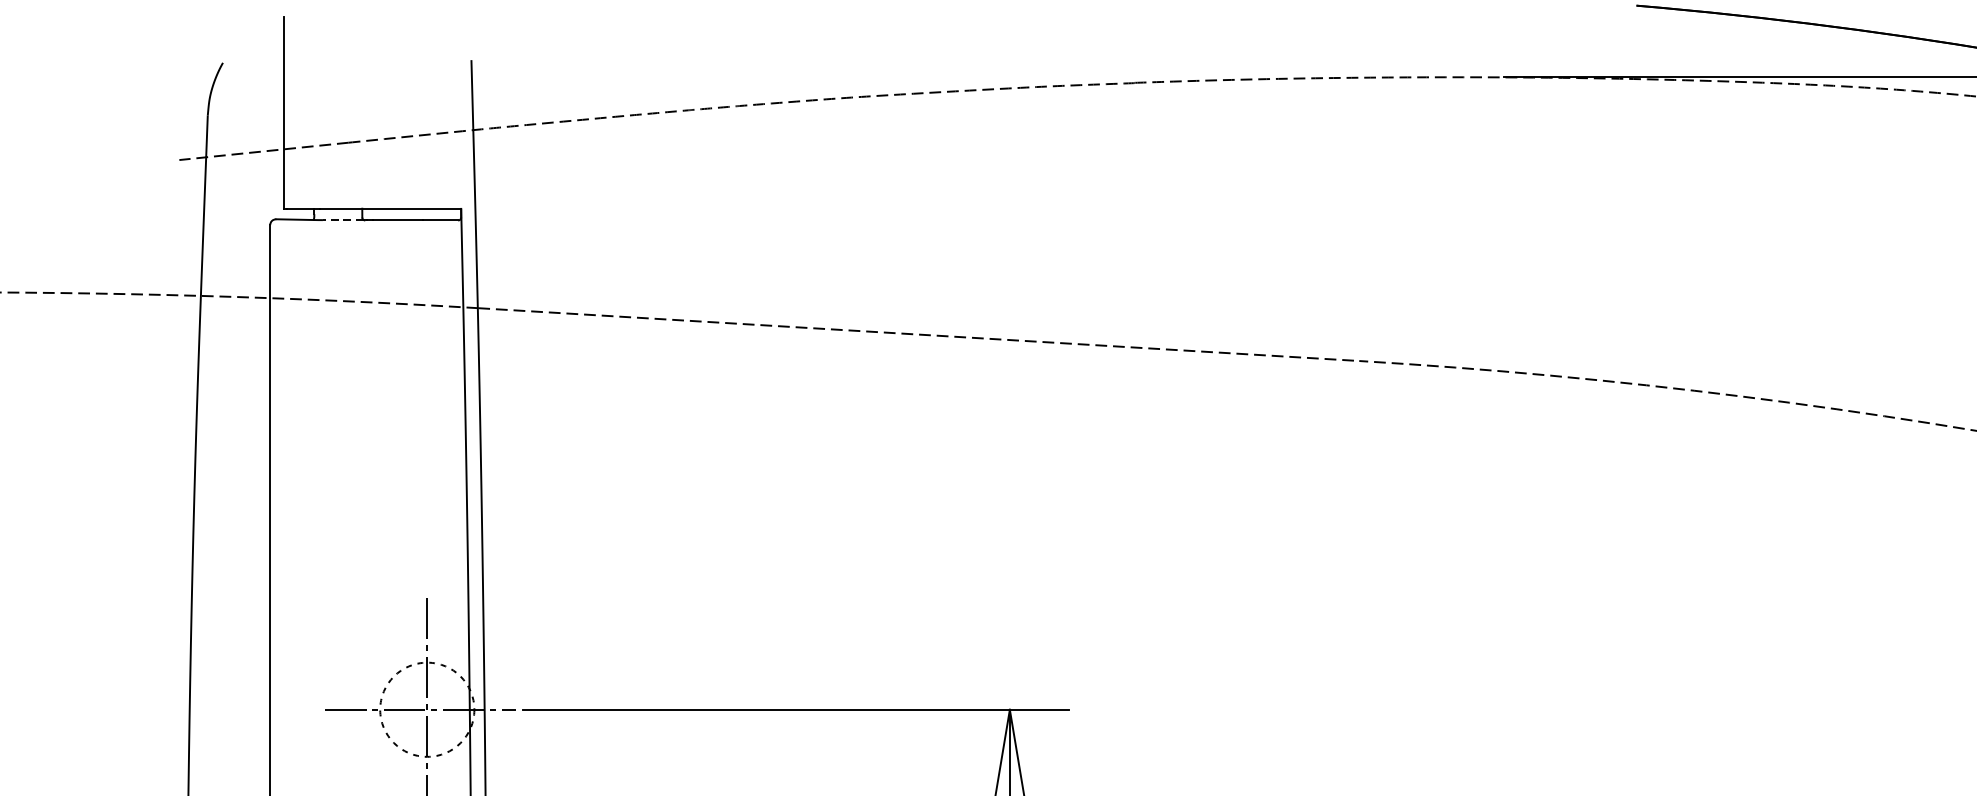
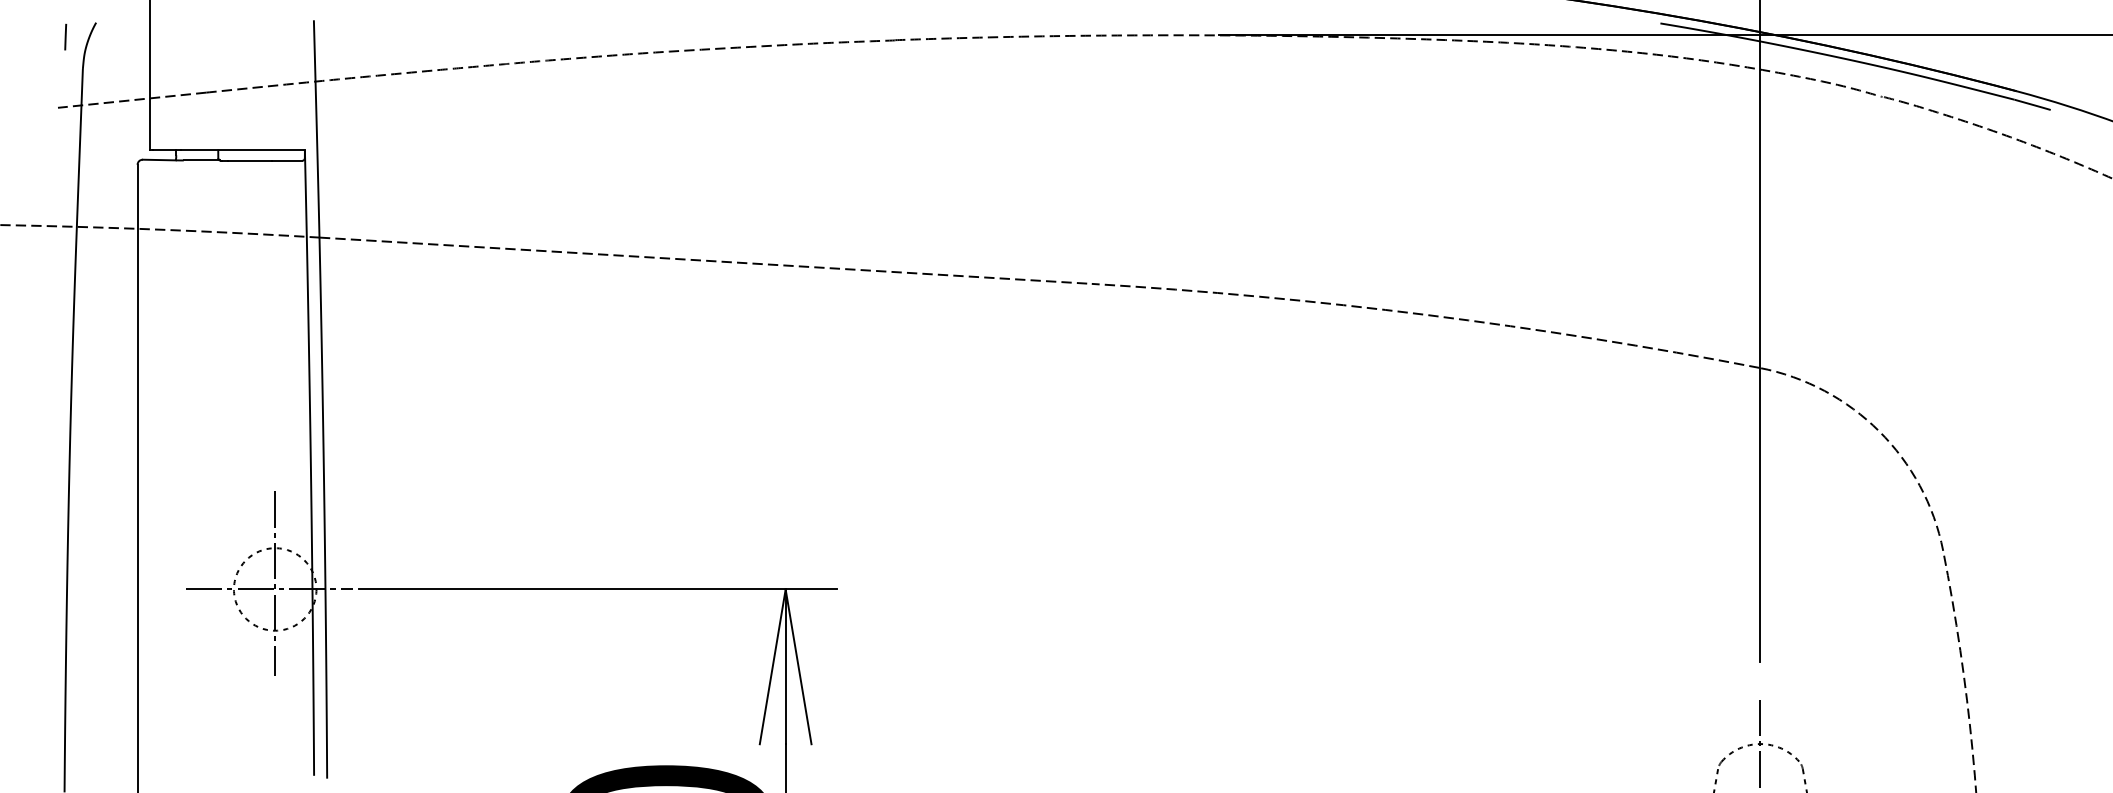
line: (187, 78) -> (65, 36), added
line: (343, 220) -> (201, 160), dashed -> solid

